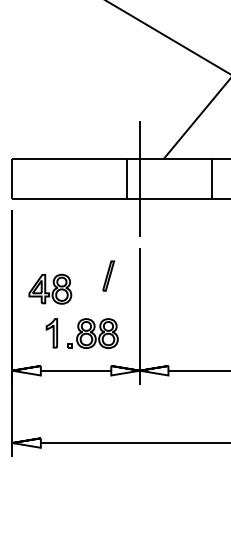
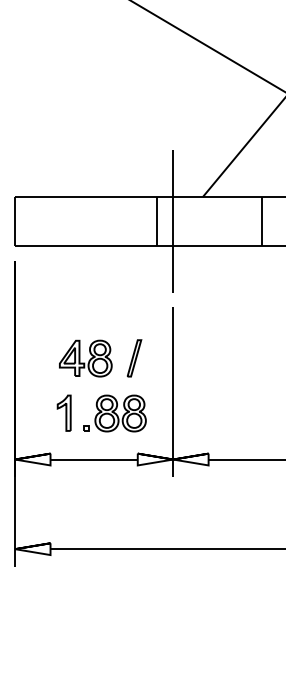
part: (108, 275) -> (134, 357), moved
part: (50, 288) -> (85, 357), moved

